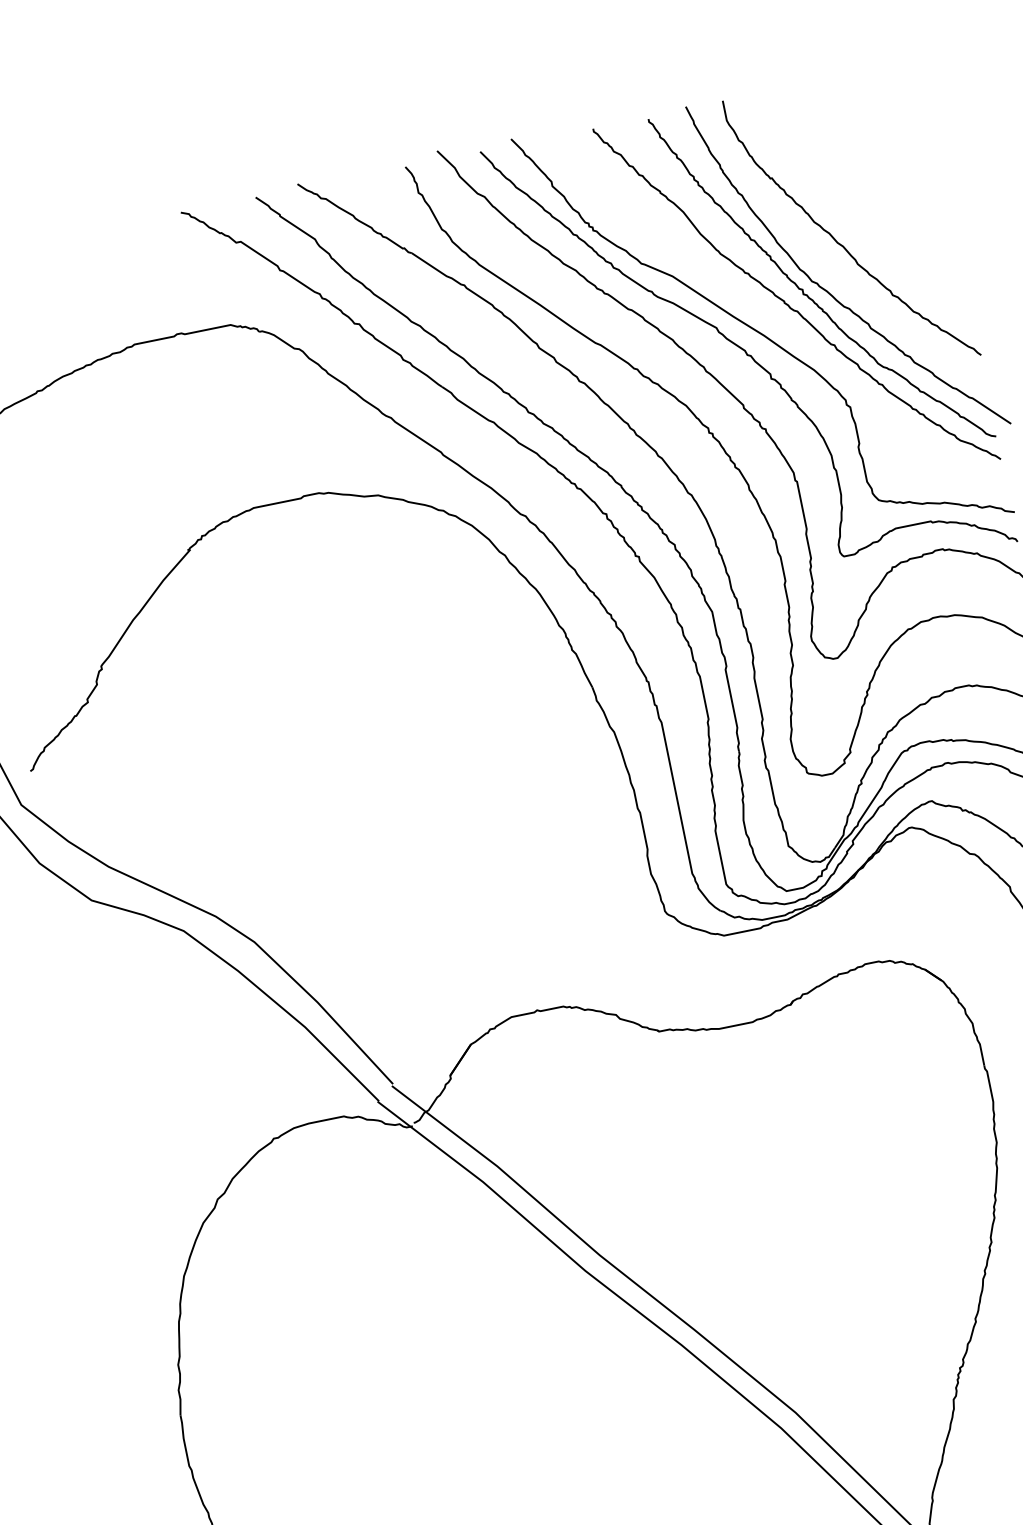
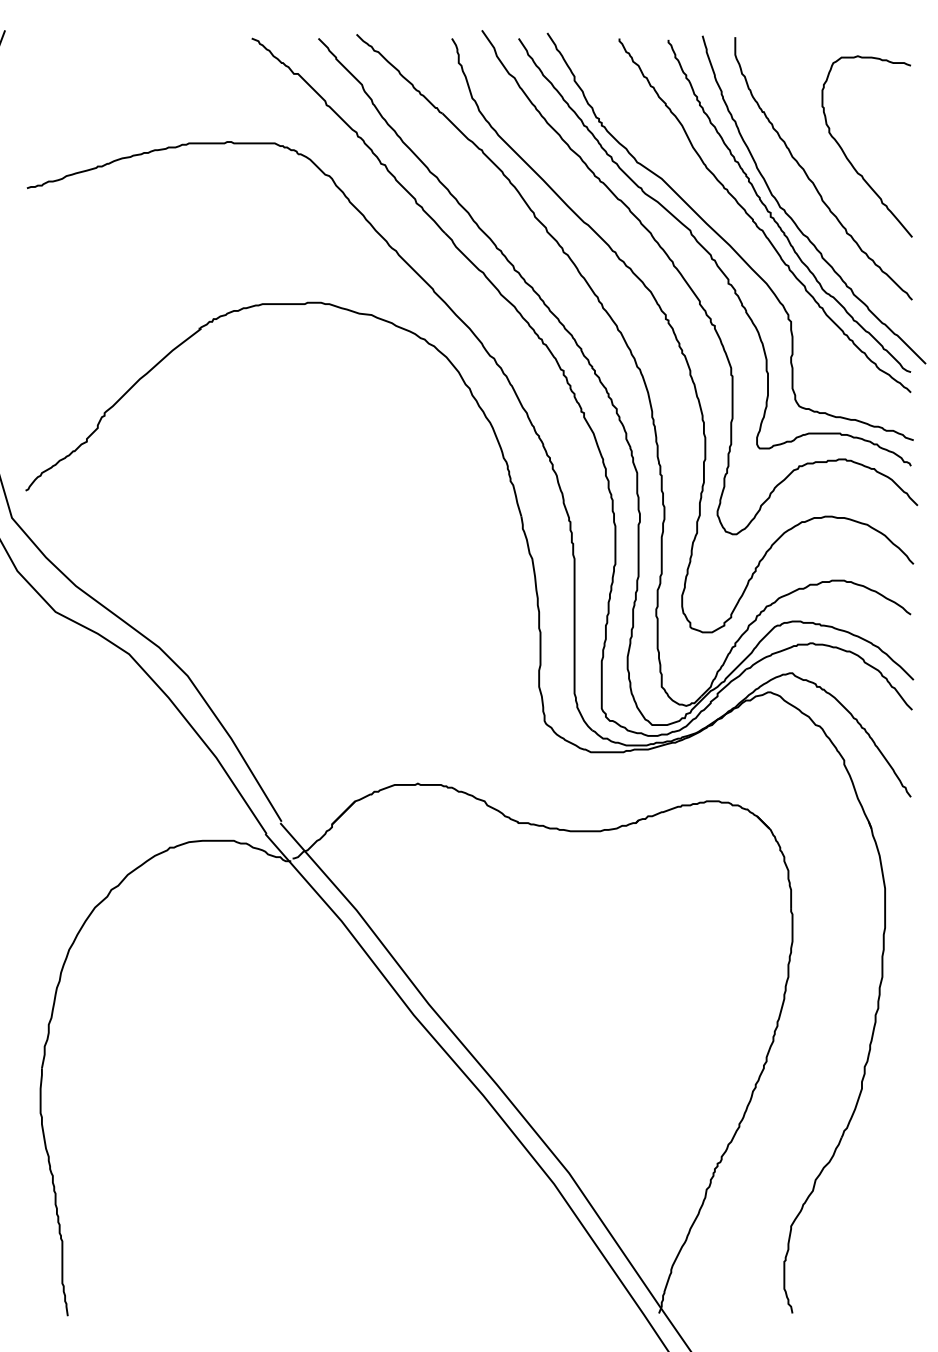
curve: (877, 211) -> (848, 158), added

